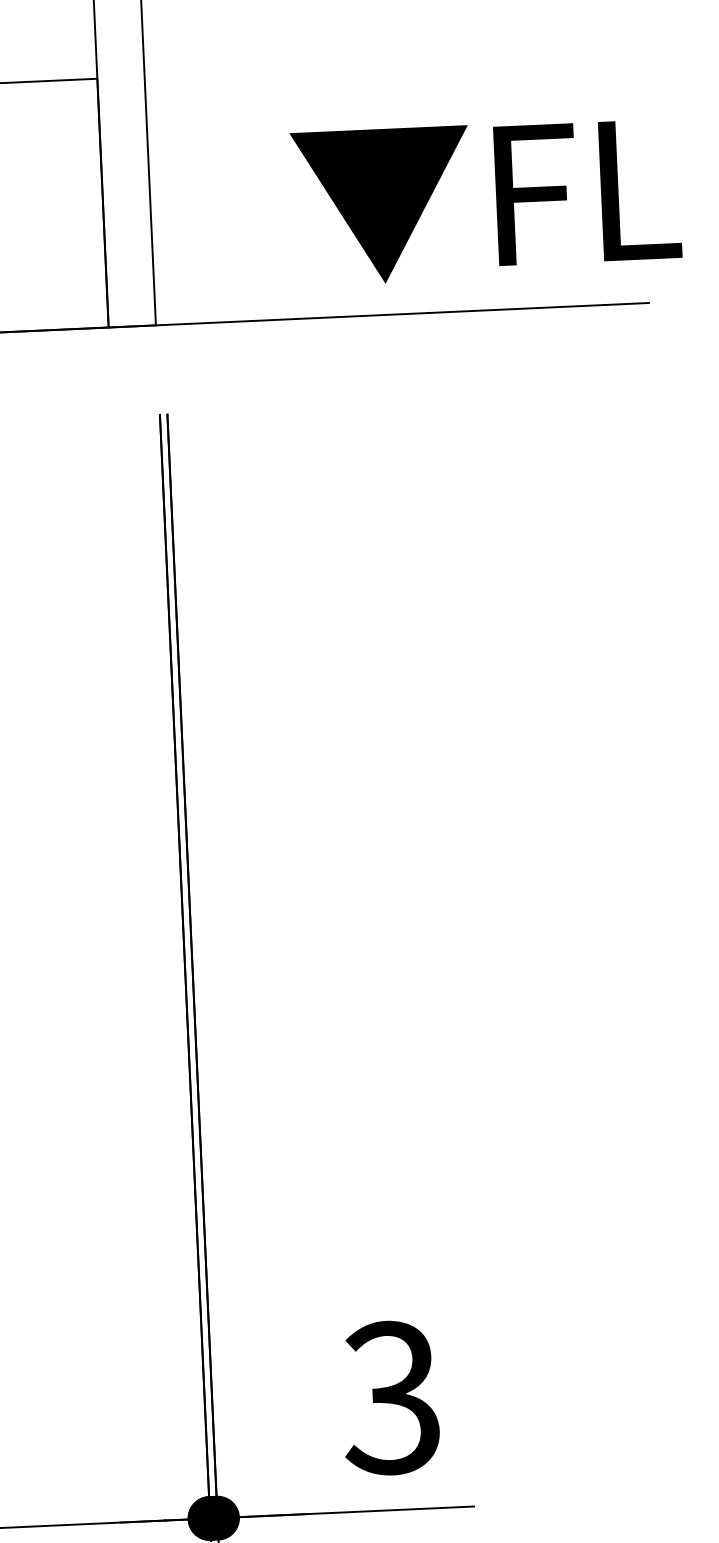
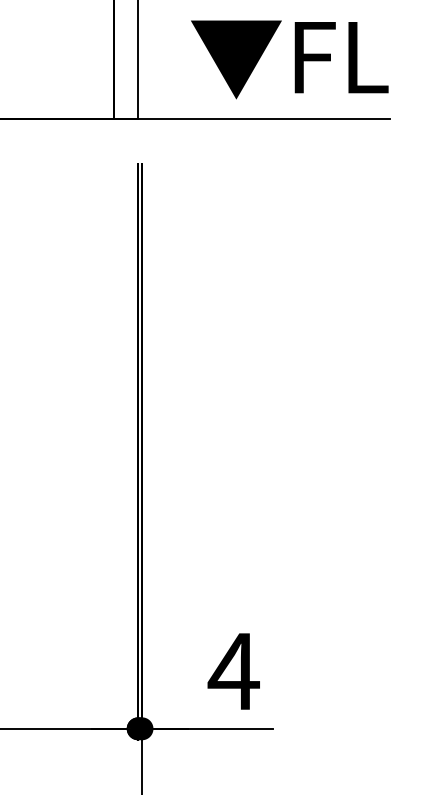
text: (485, 200) -> (289, 59), moved
text: (391, 1397) -> (233, 671), 3 -> 4

